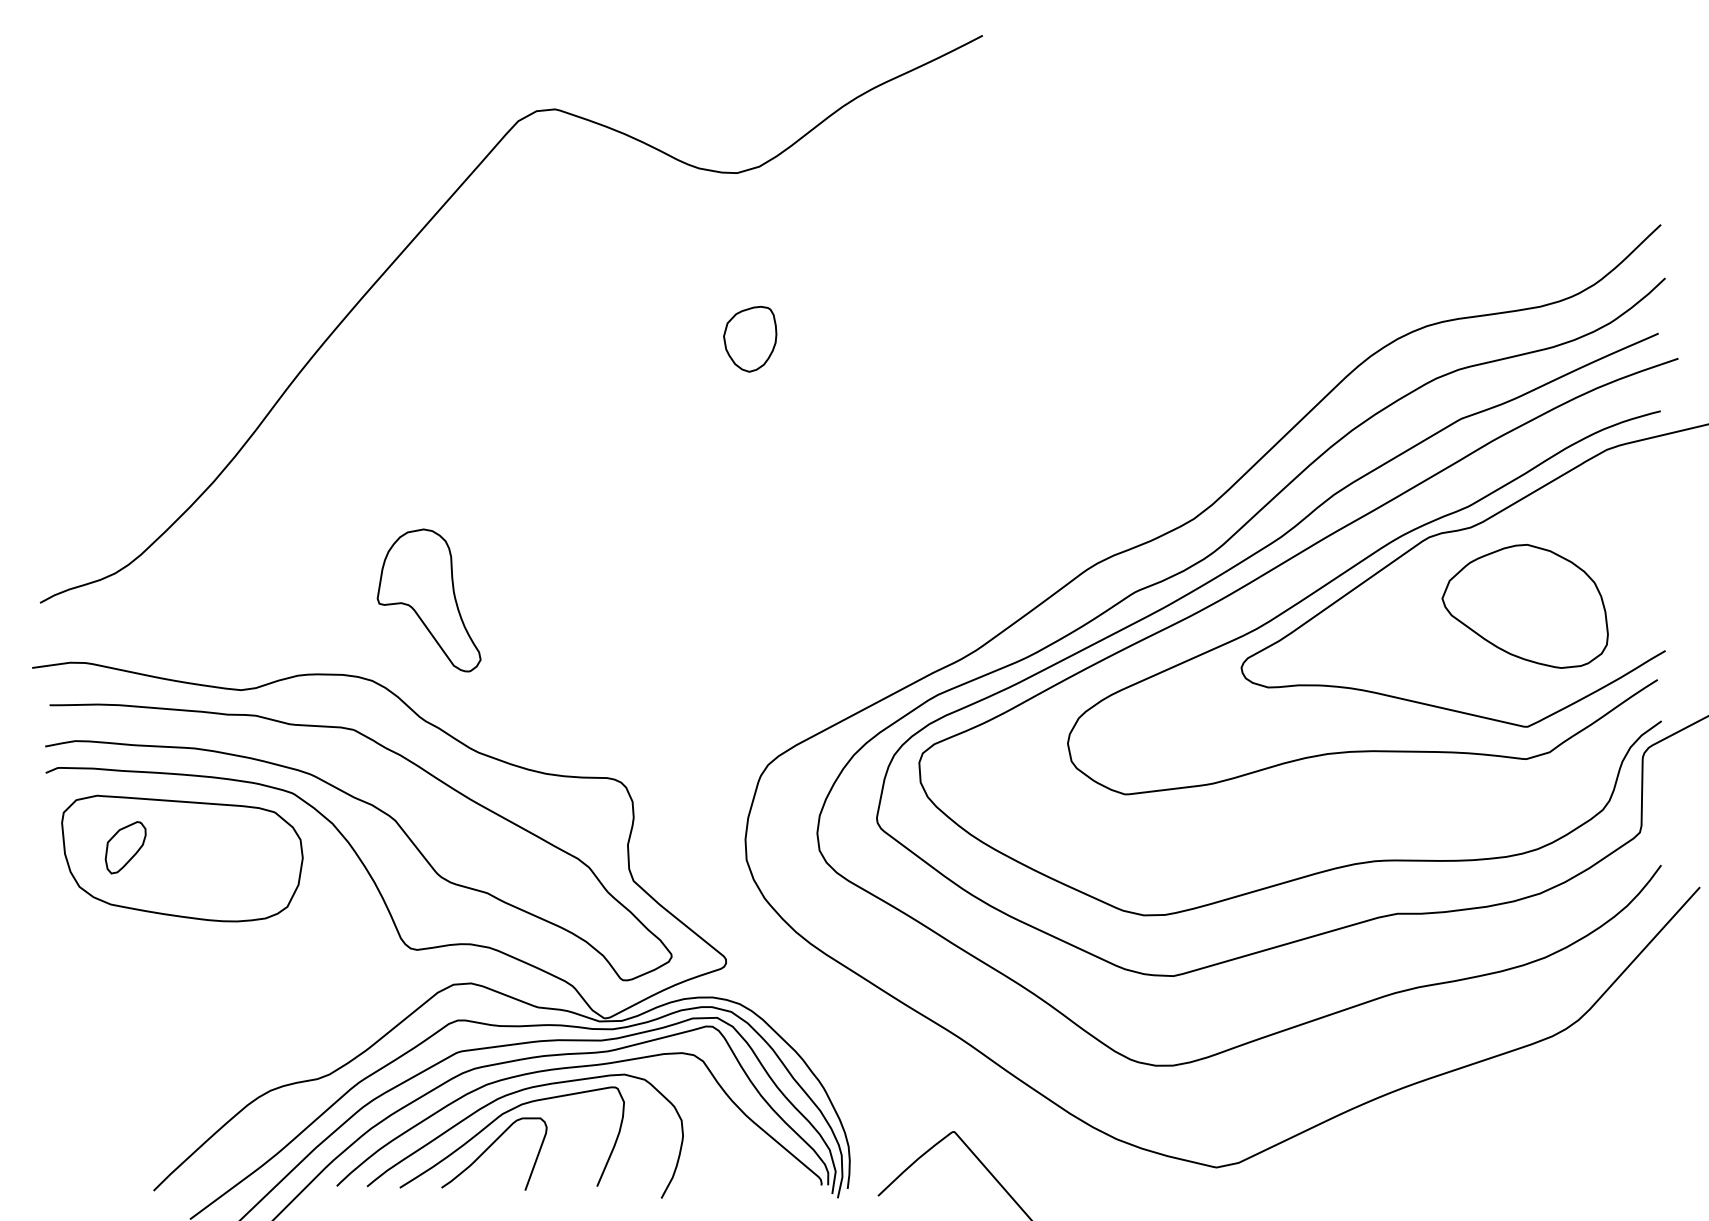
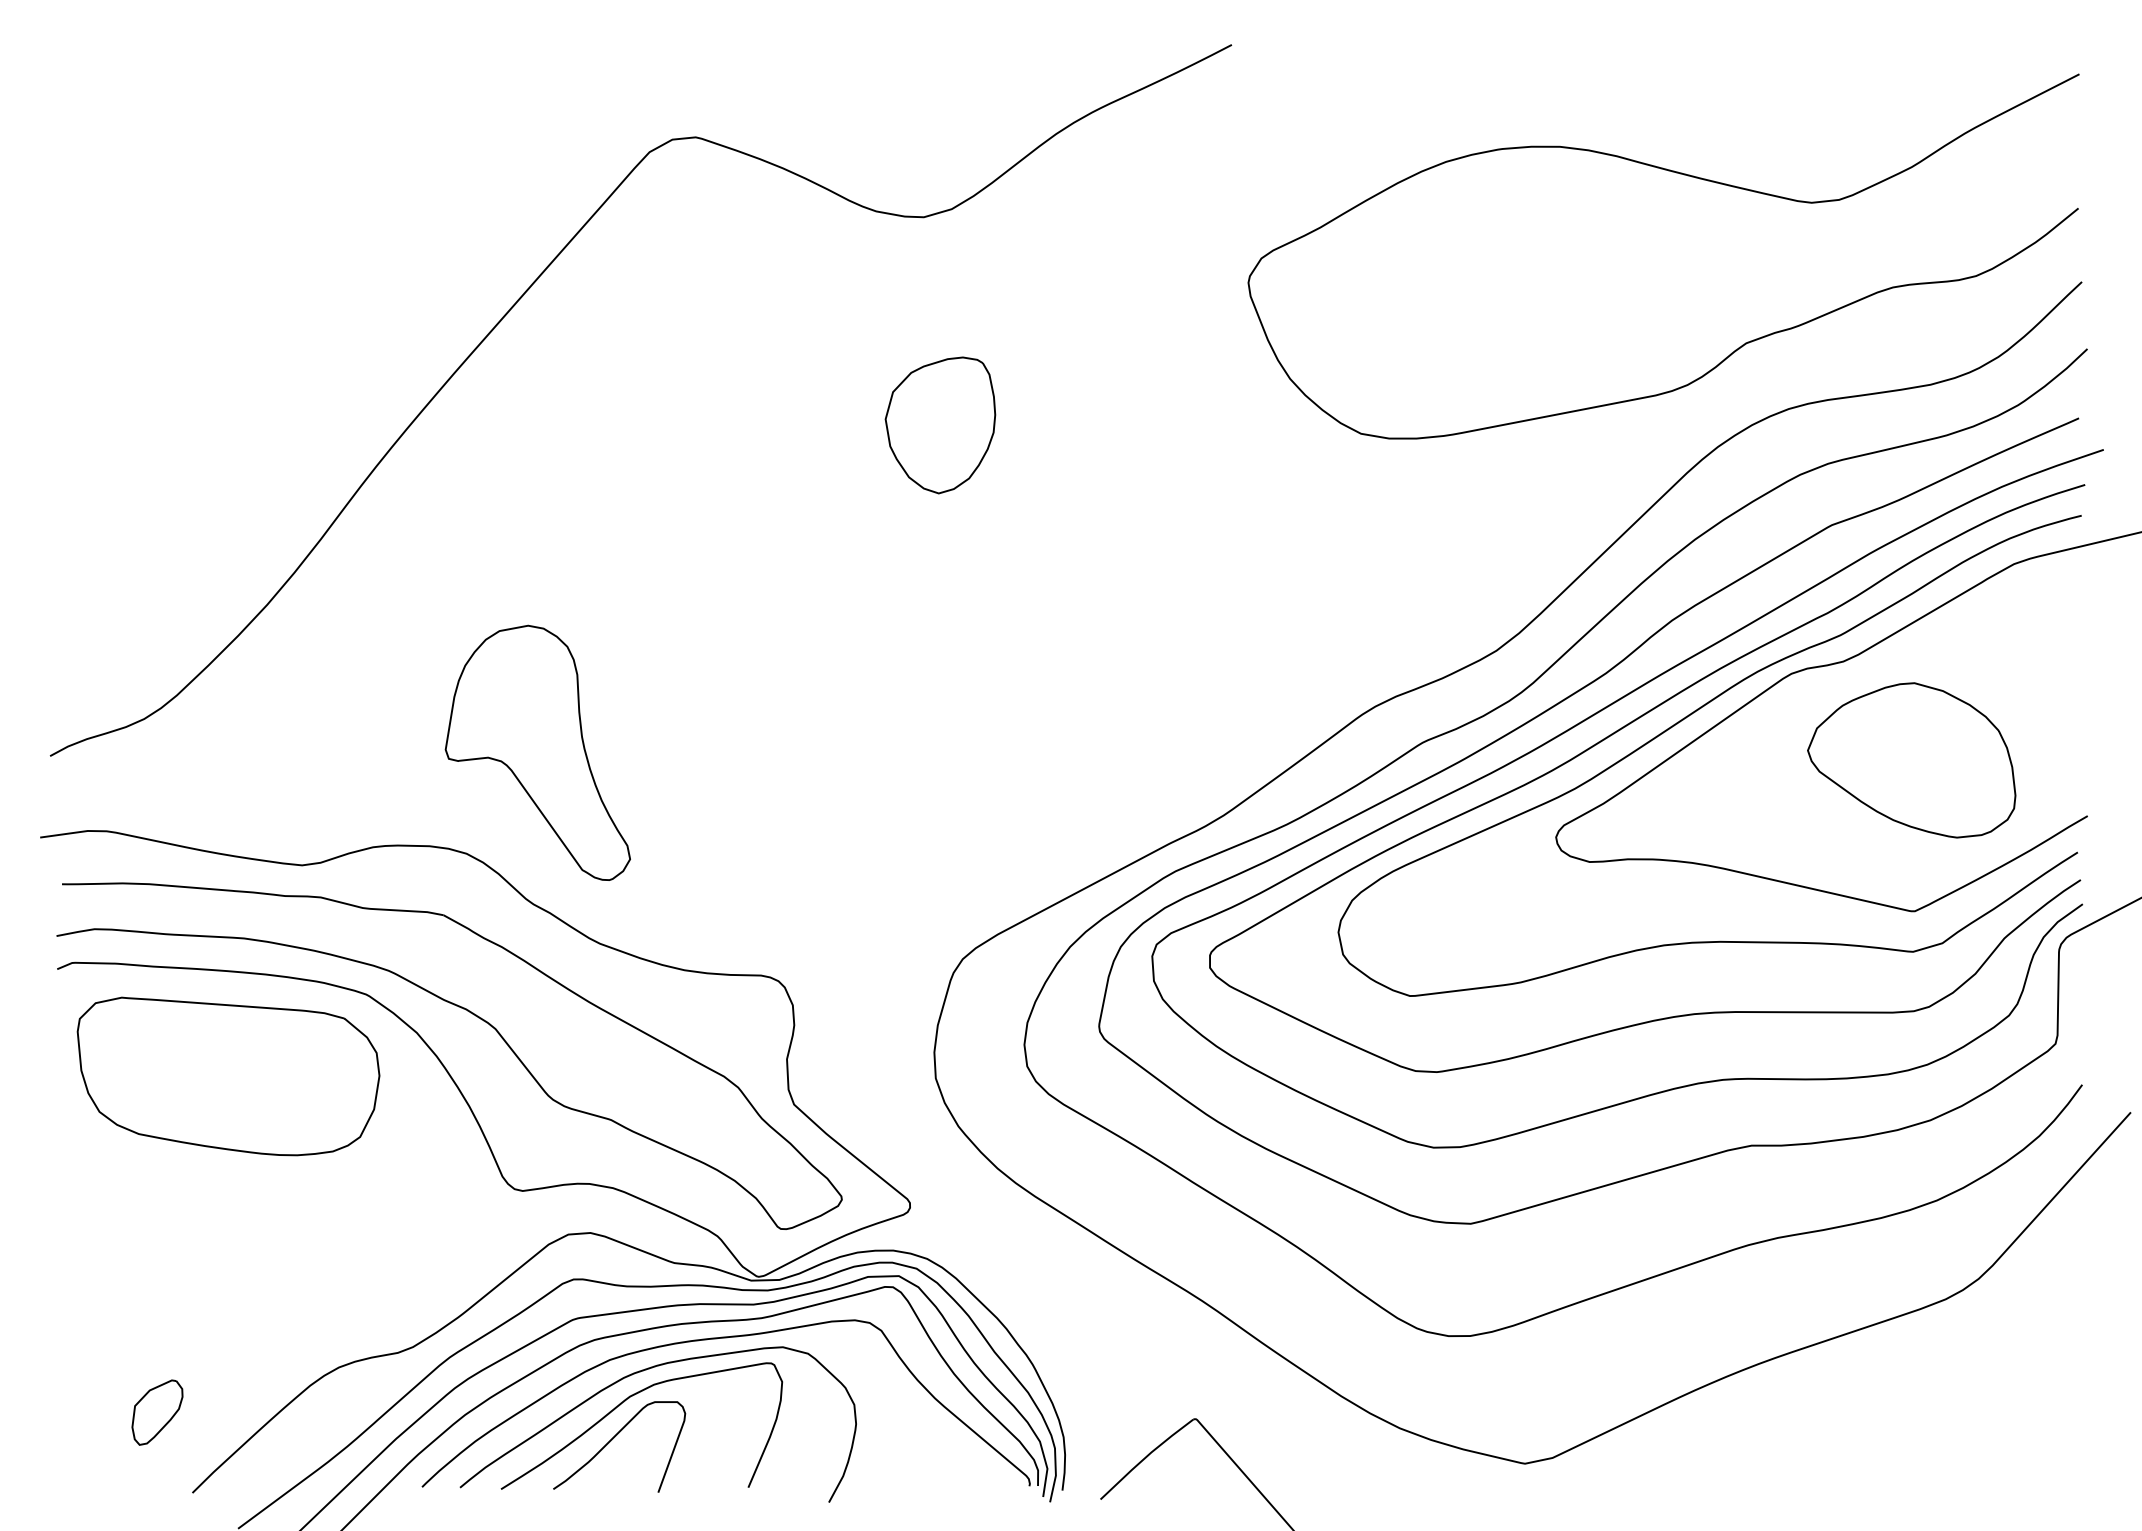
curve: (1345, 140) -> (1686, 176), added
part: (749, 339) -> (939, 425), size x1.67
curve: (1290, 584) -> (1617, 732), added
part: (428, 600) -> (537, 752), size x1.43
part: (125, 847) -> (157, 1412), moved

